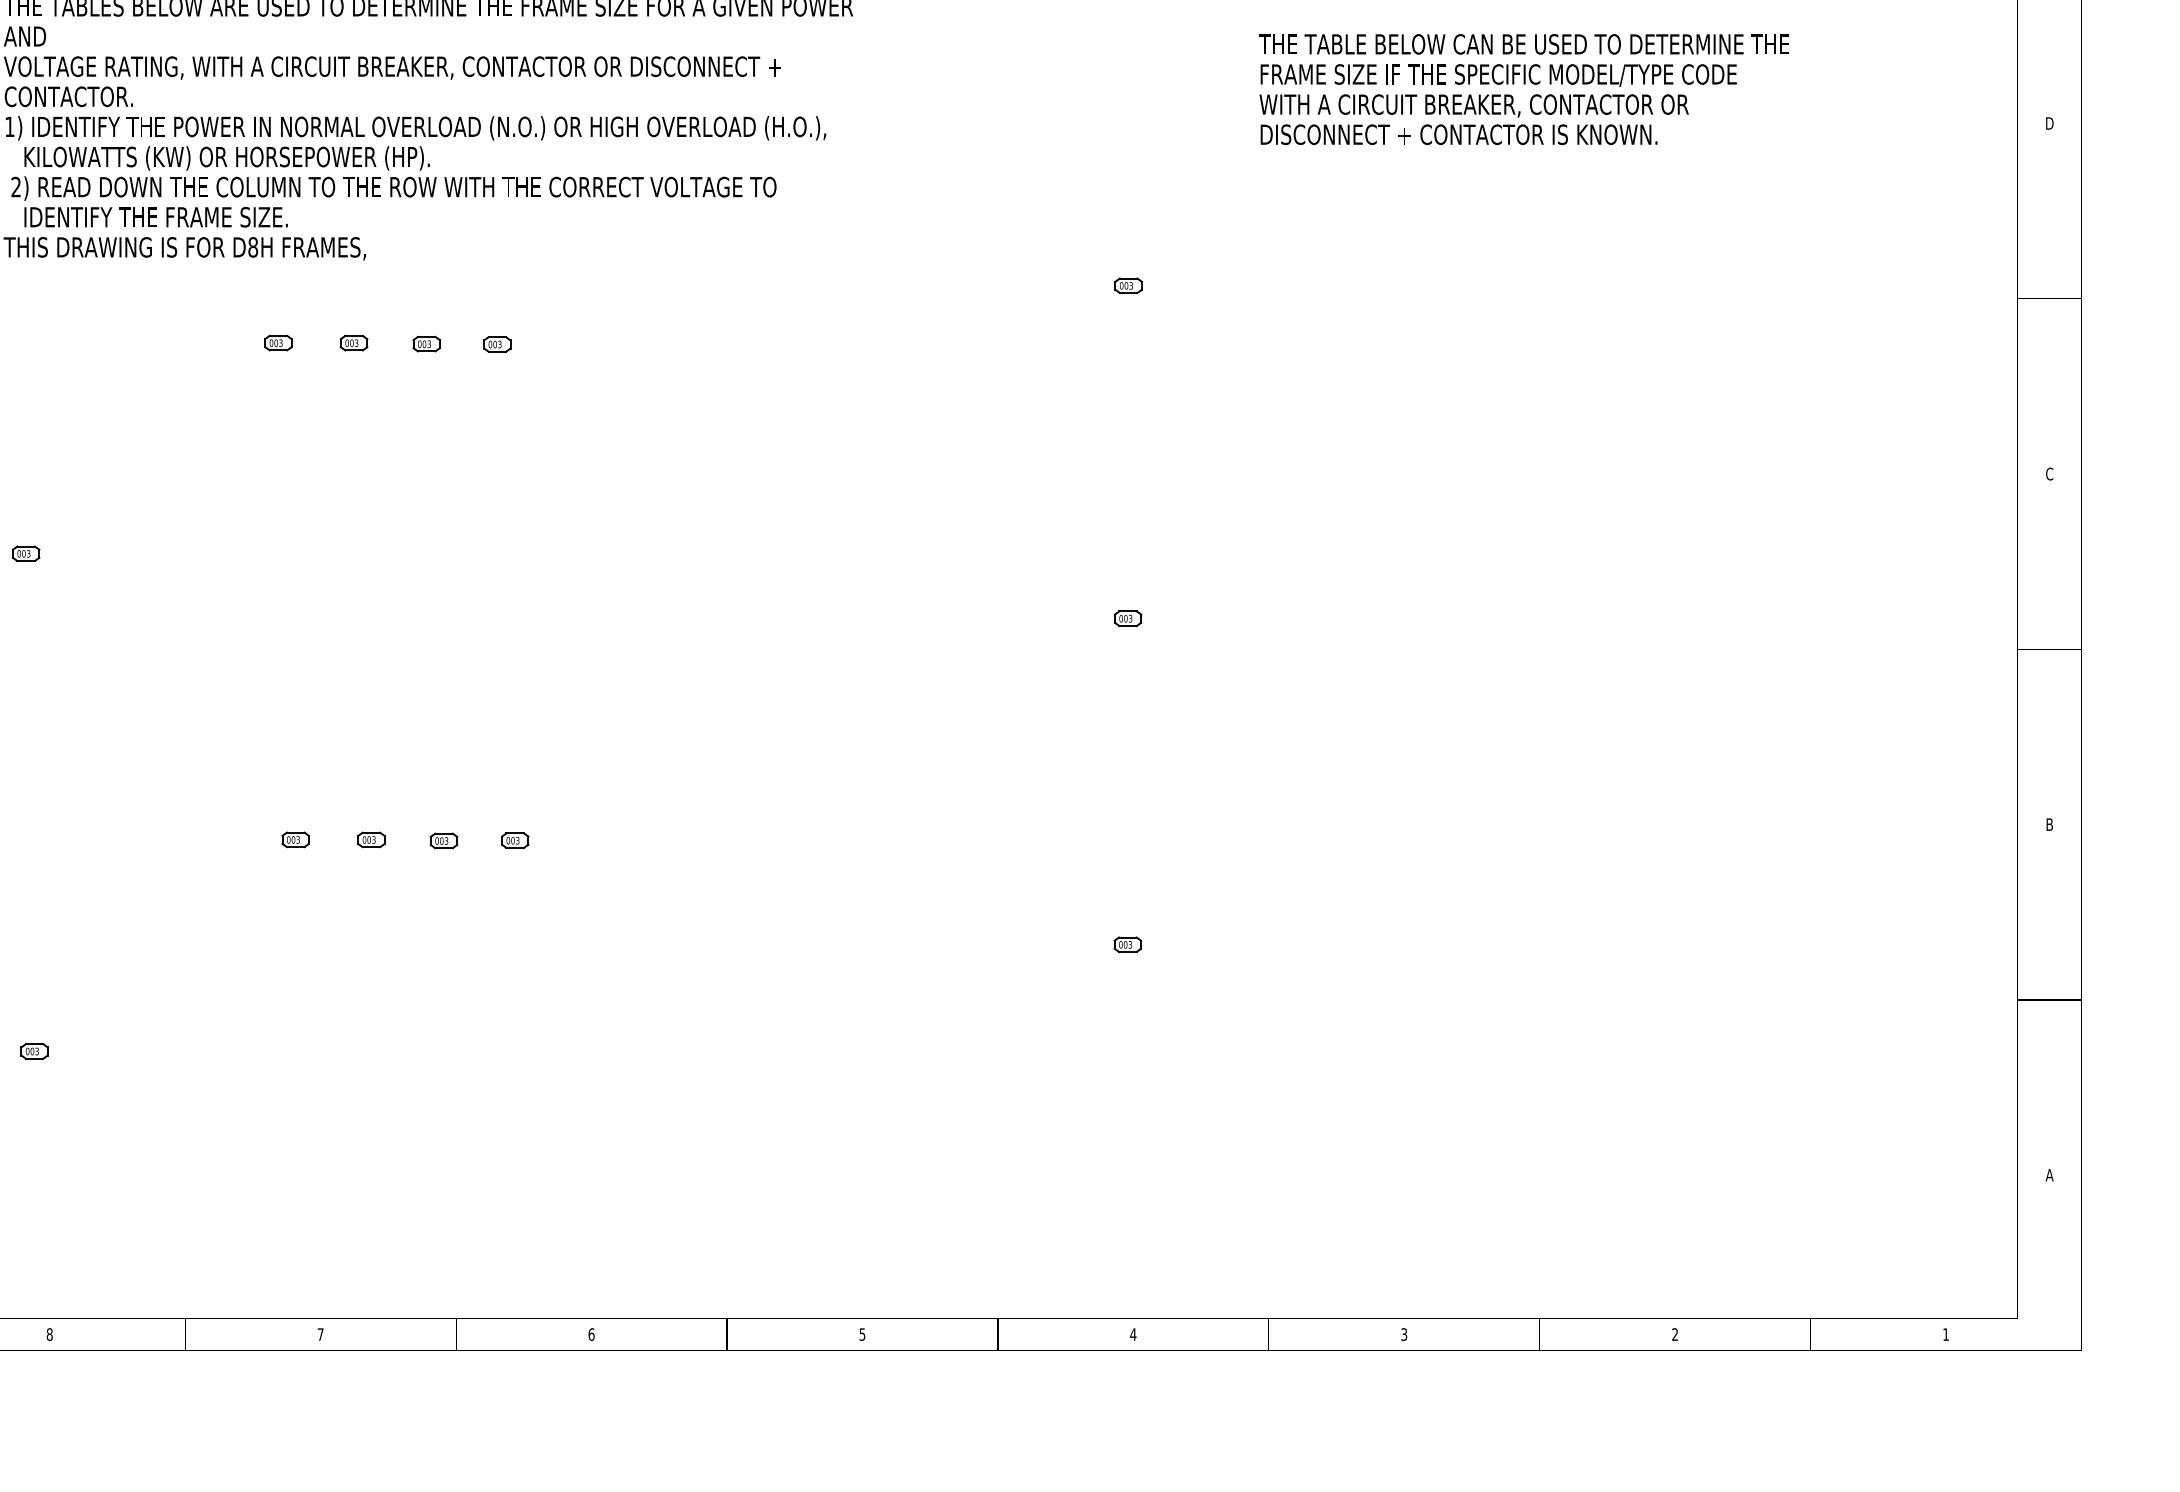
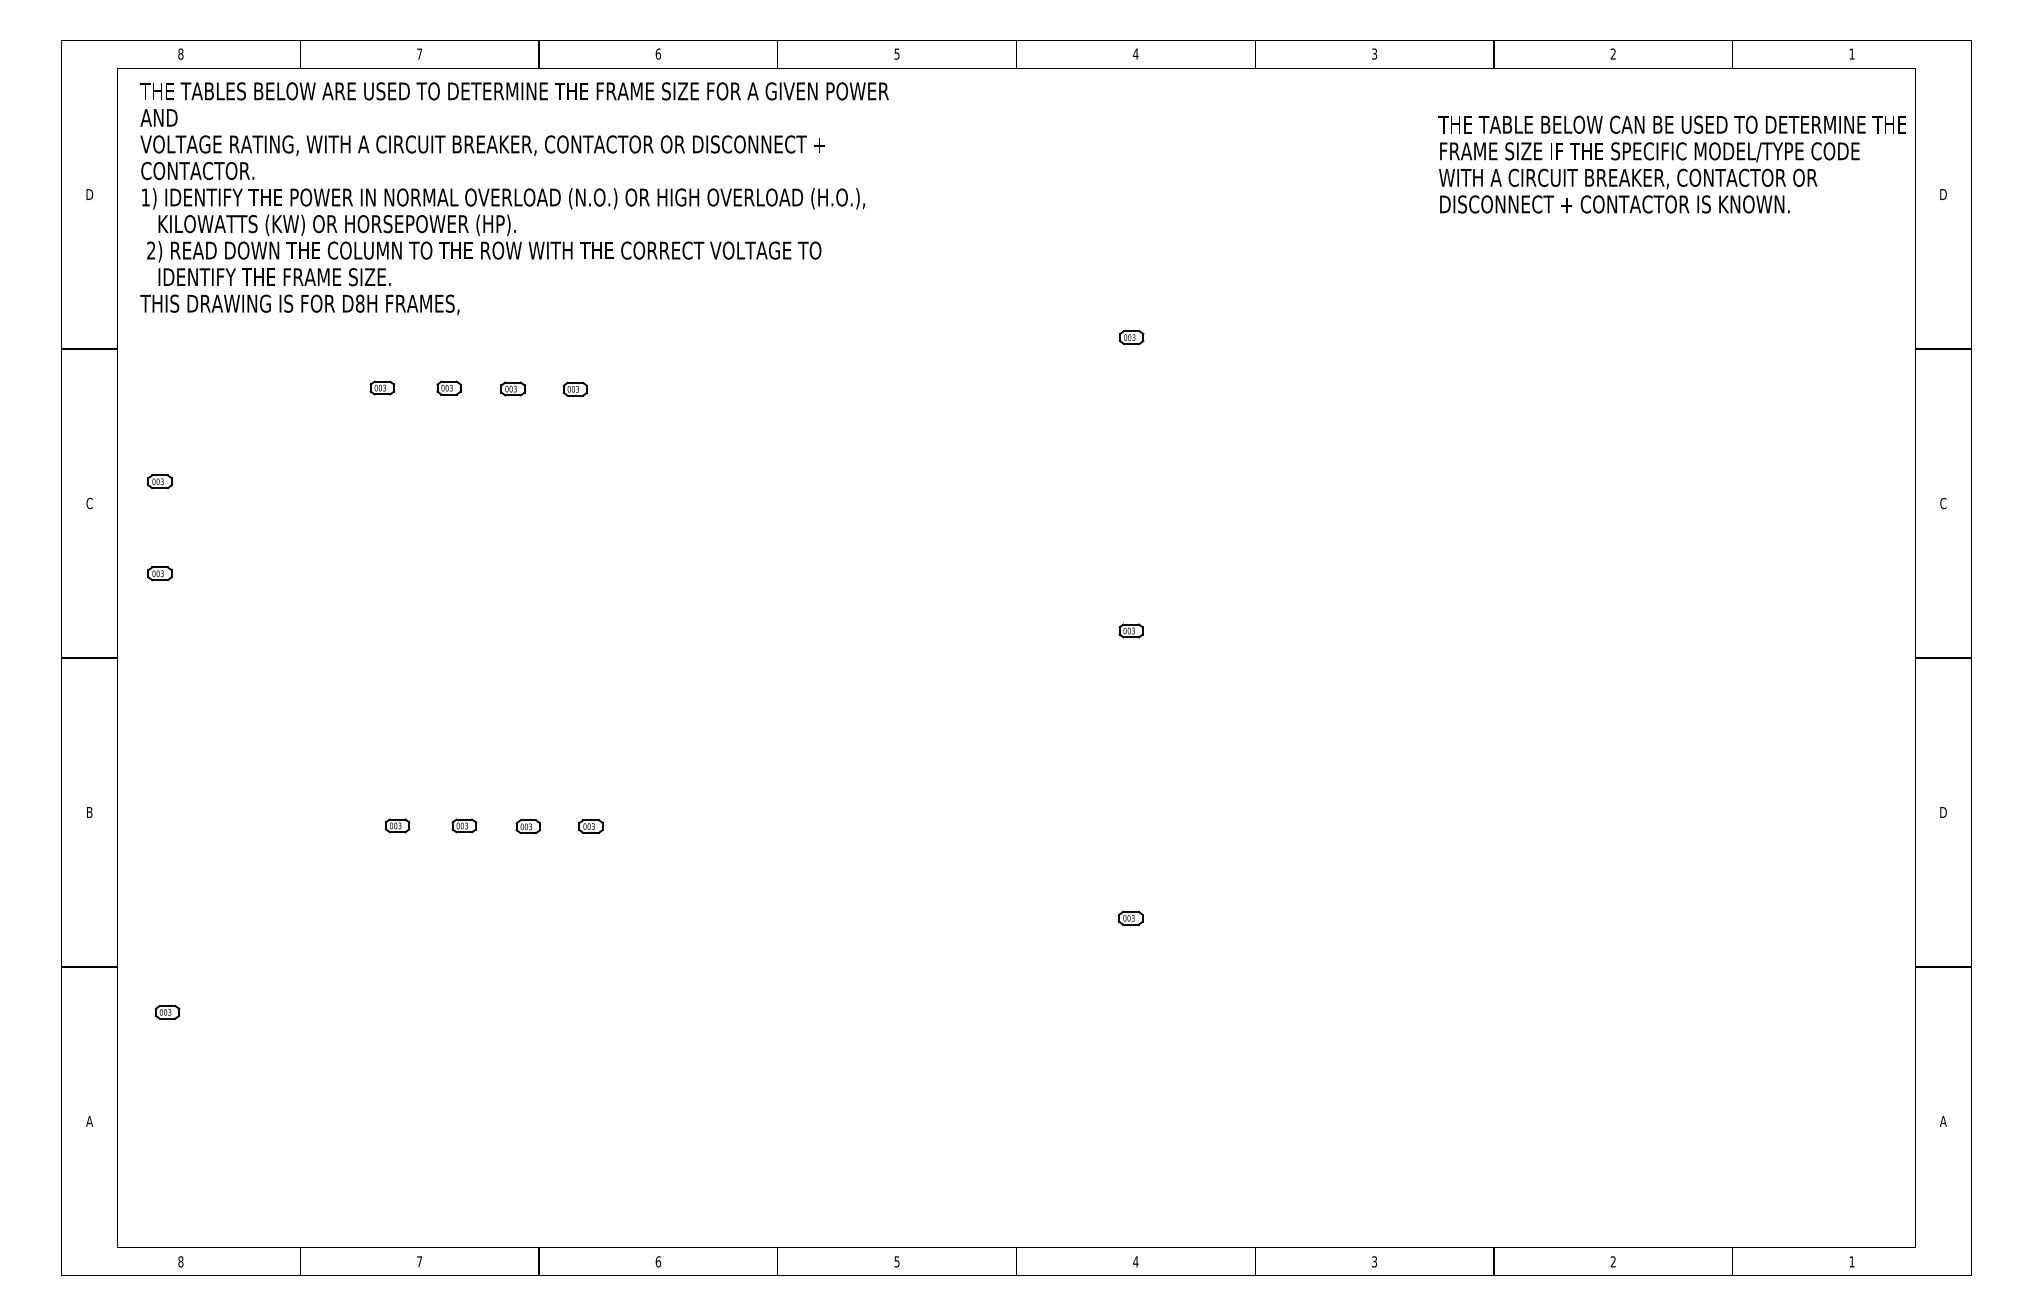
text: (1523, 89) -> (1671, 164), moved
part: (25, 449) -> (159, 481), added
text: (2049, 824) -> (1943, 812), B -> D

